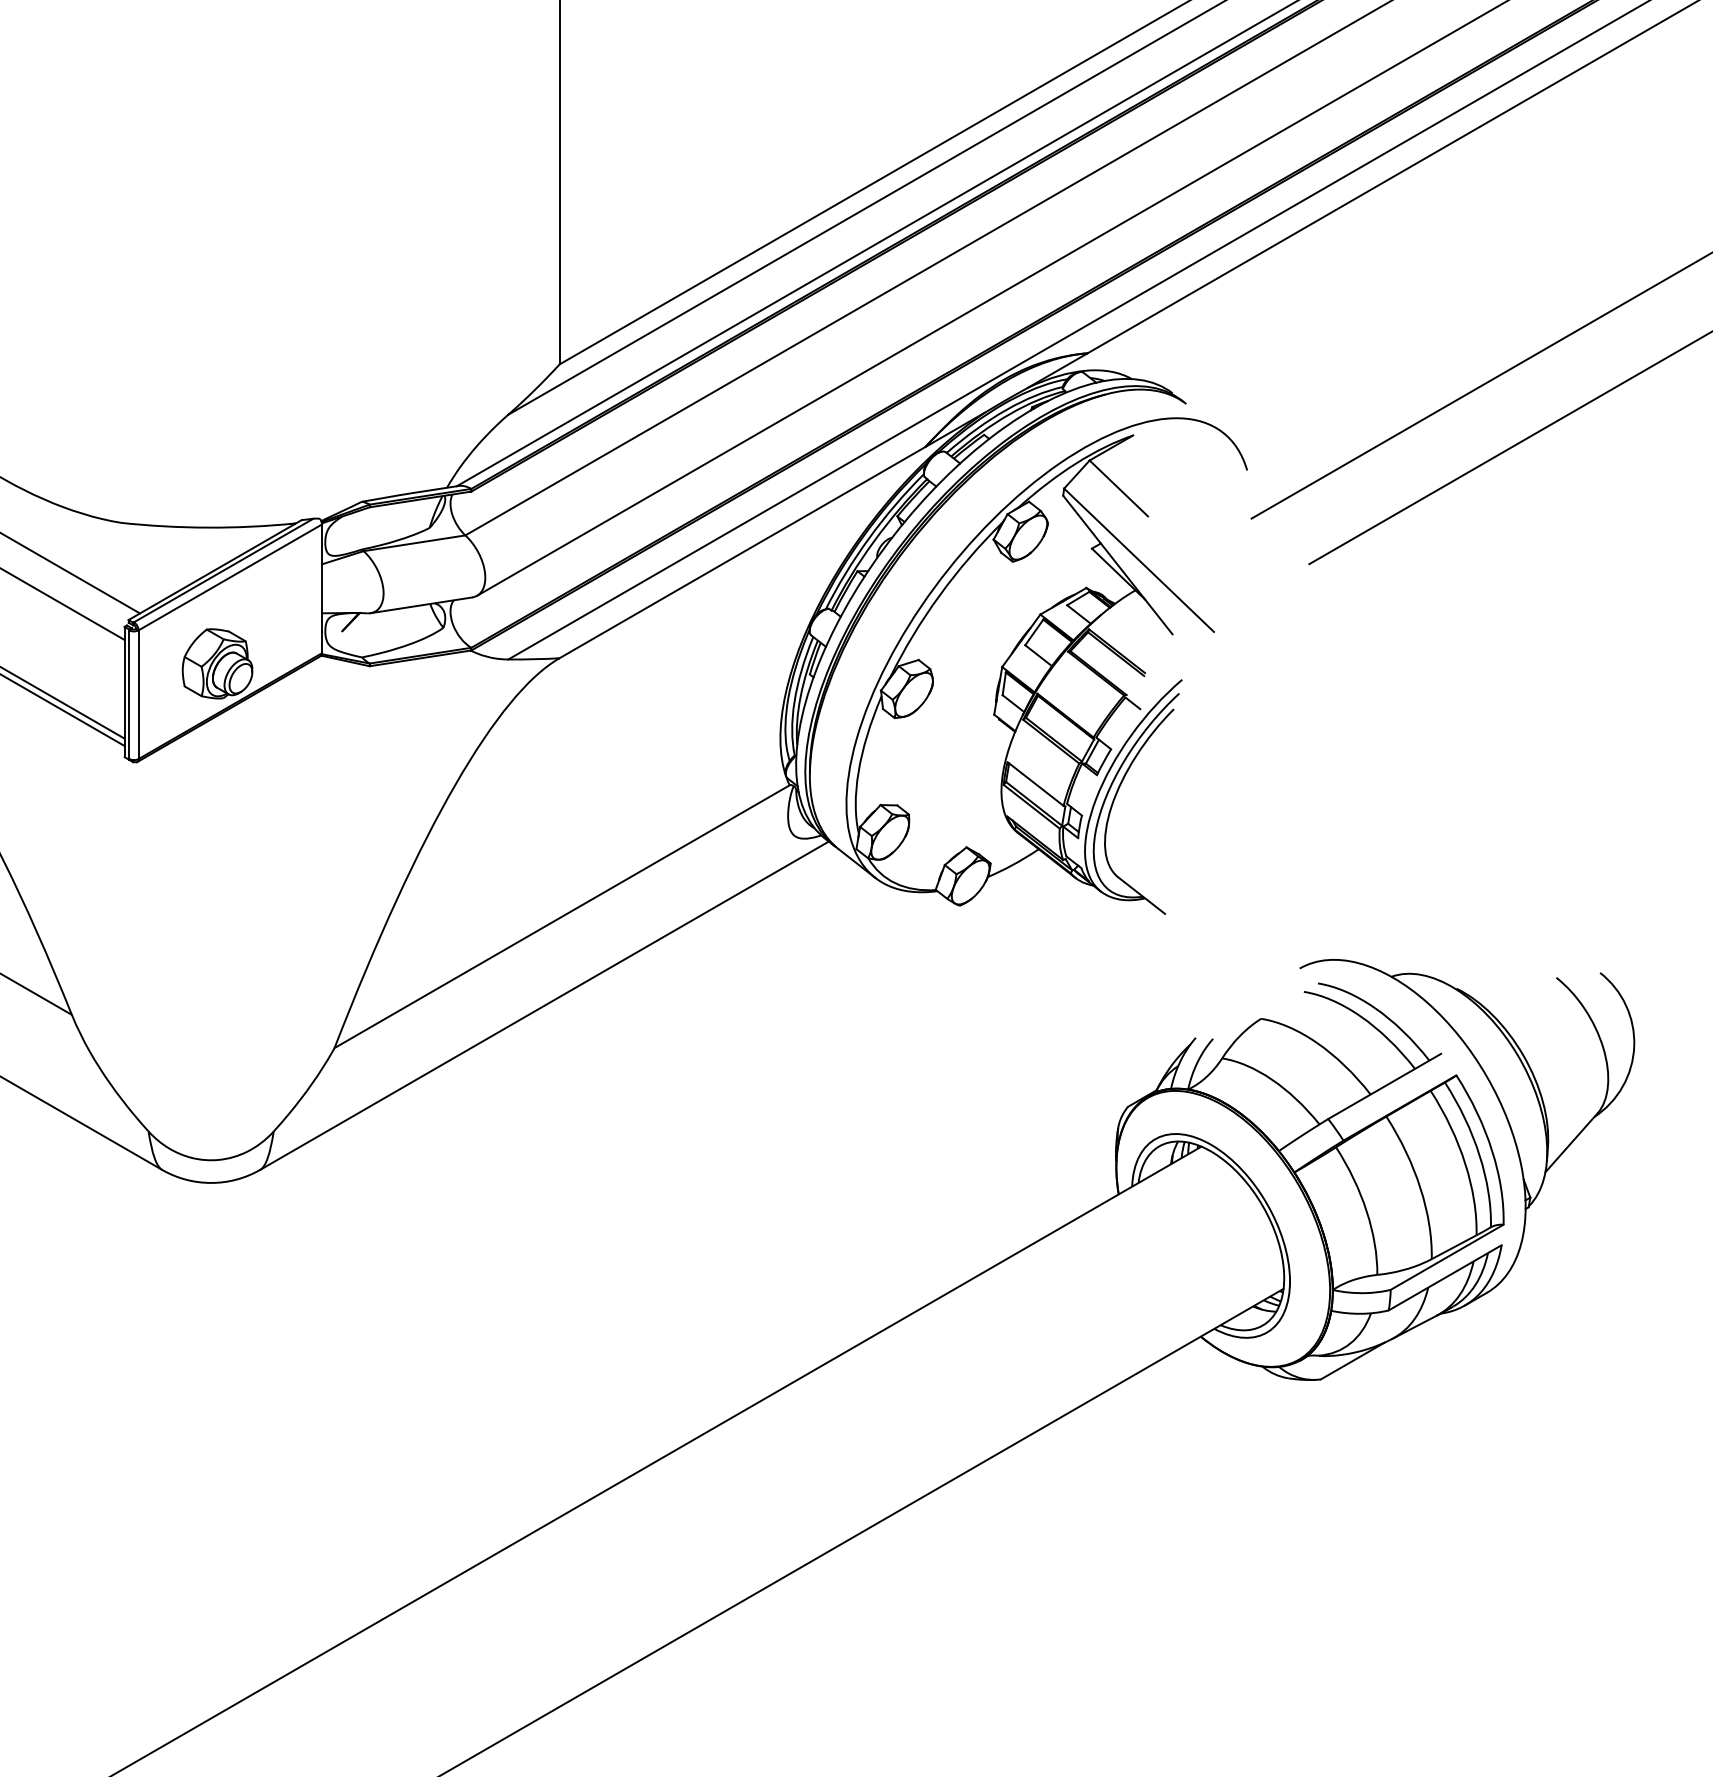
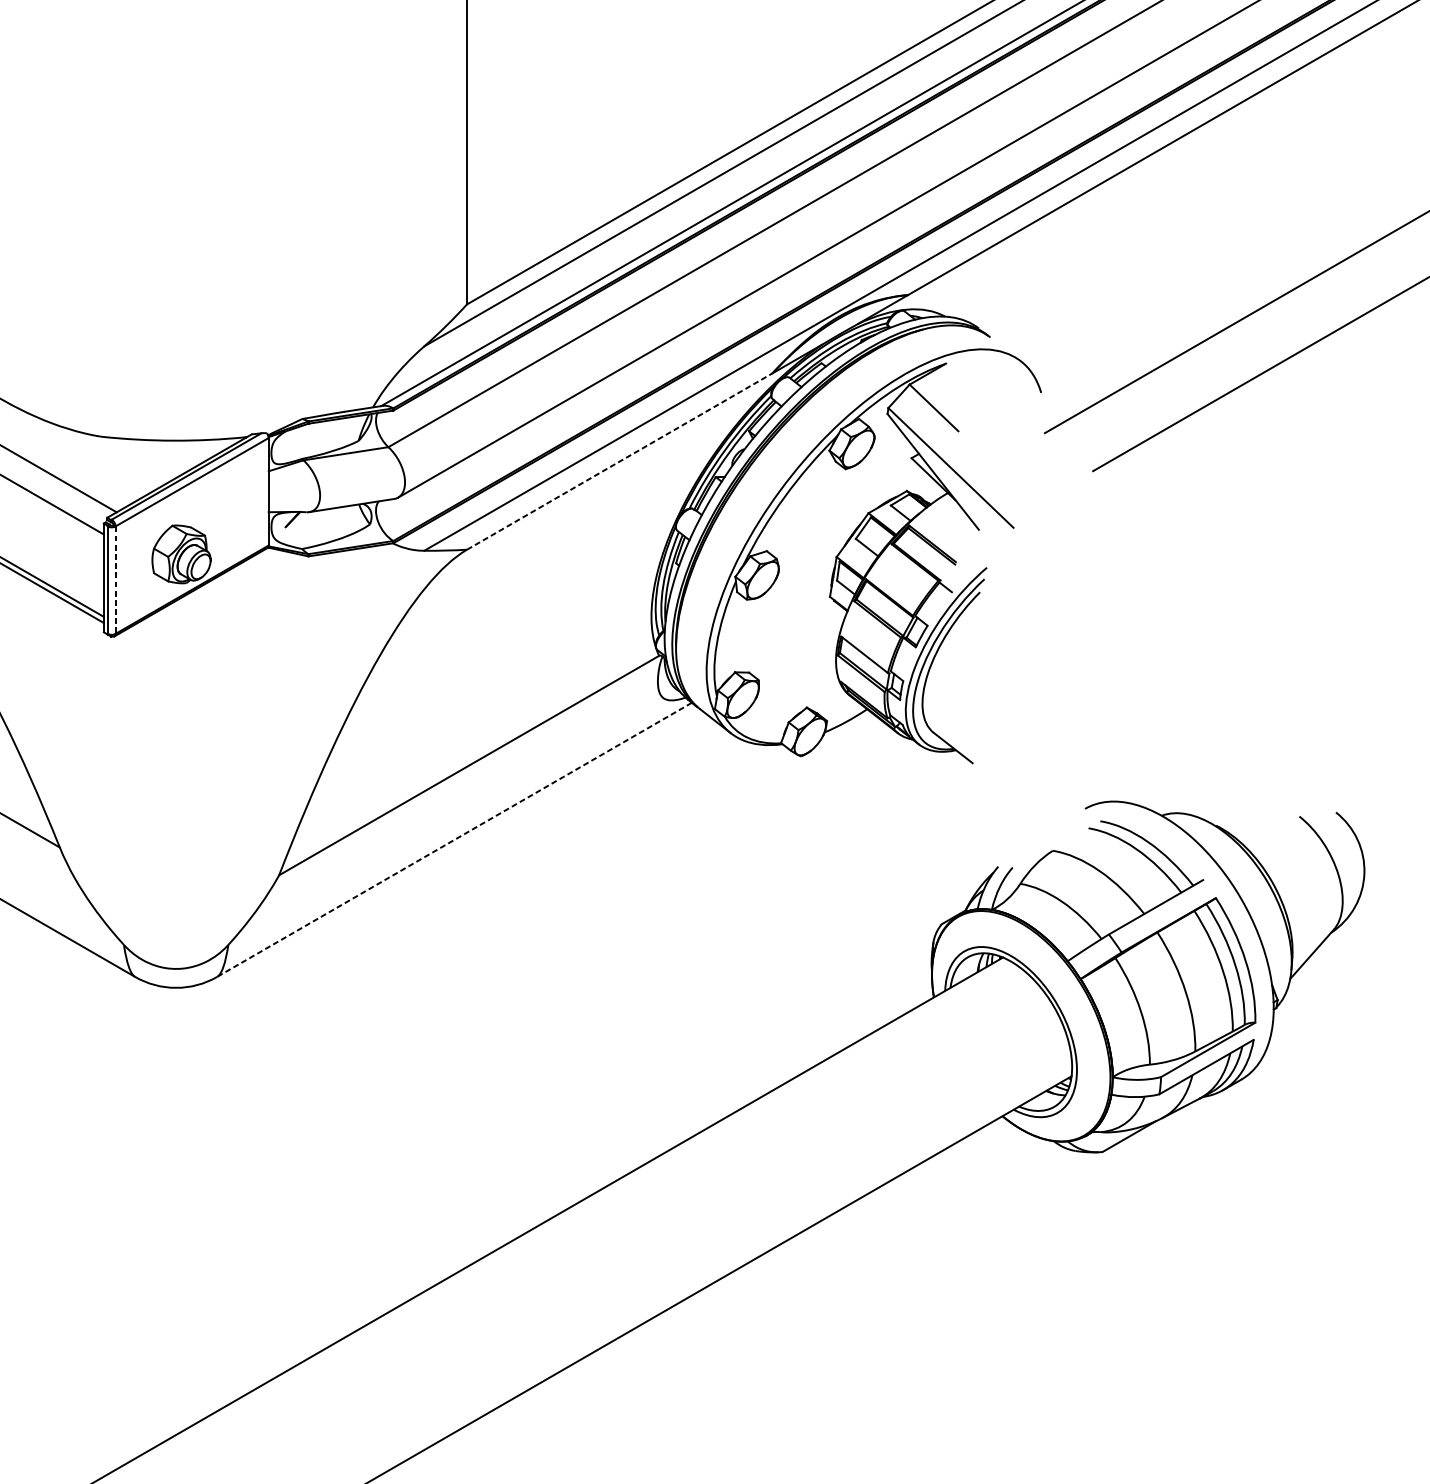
line: (742, 552) -> (619, 461), solid -> dashed
line: (138, 695) -> (115, 580), solid -> dashed
line: (544, 1005) -> (454, 839), solid -> dashed

